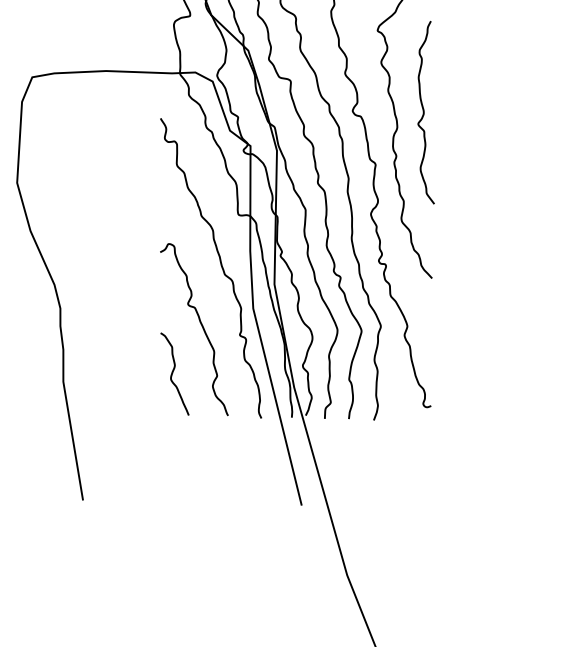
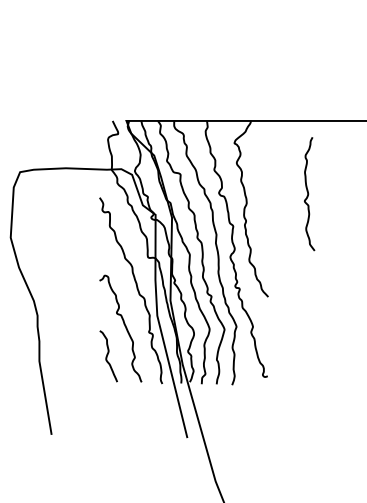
curve: (425, 113) -> (309, 194), moved

